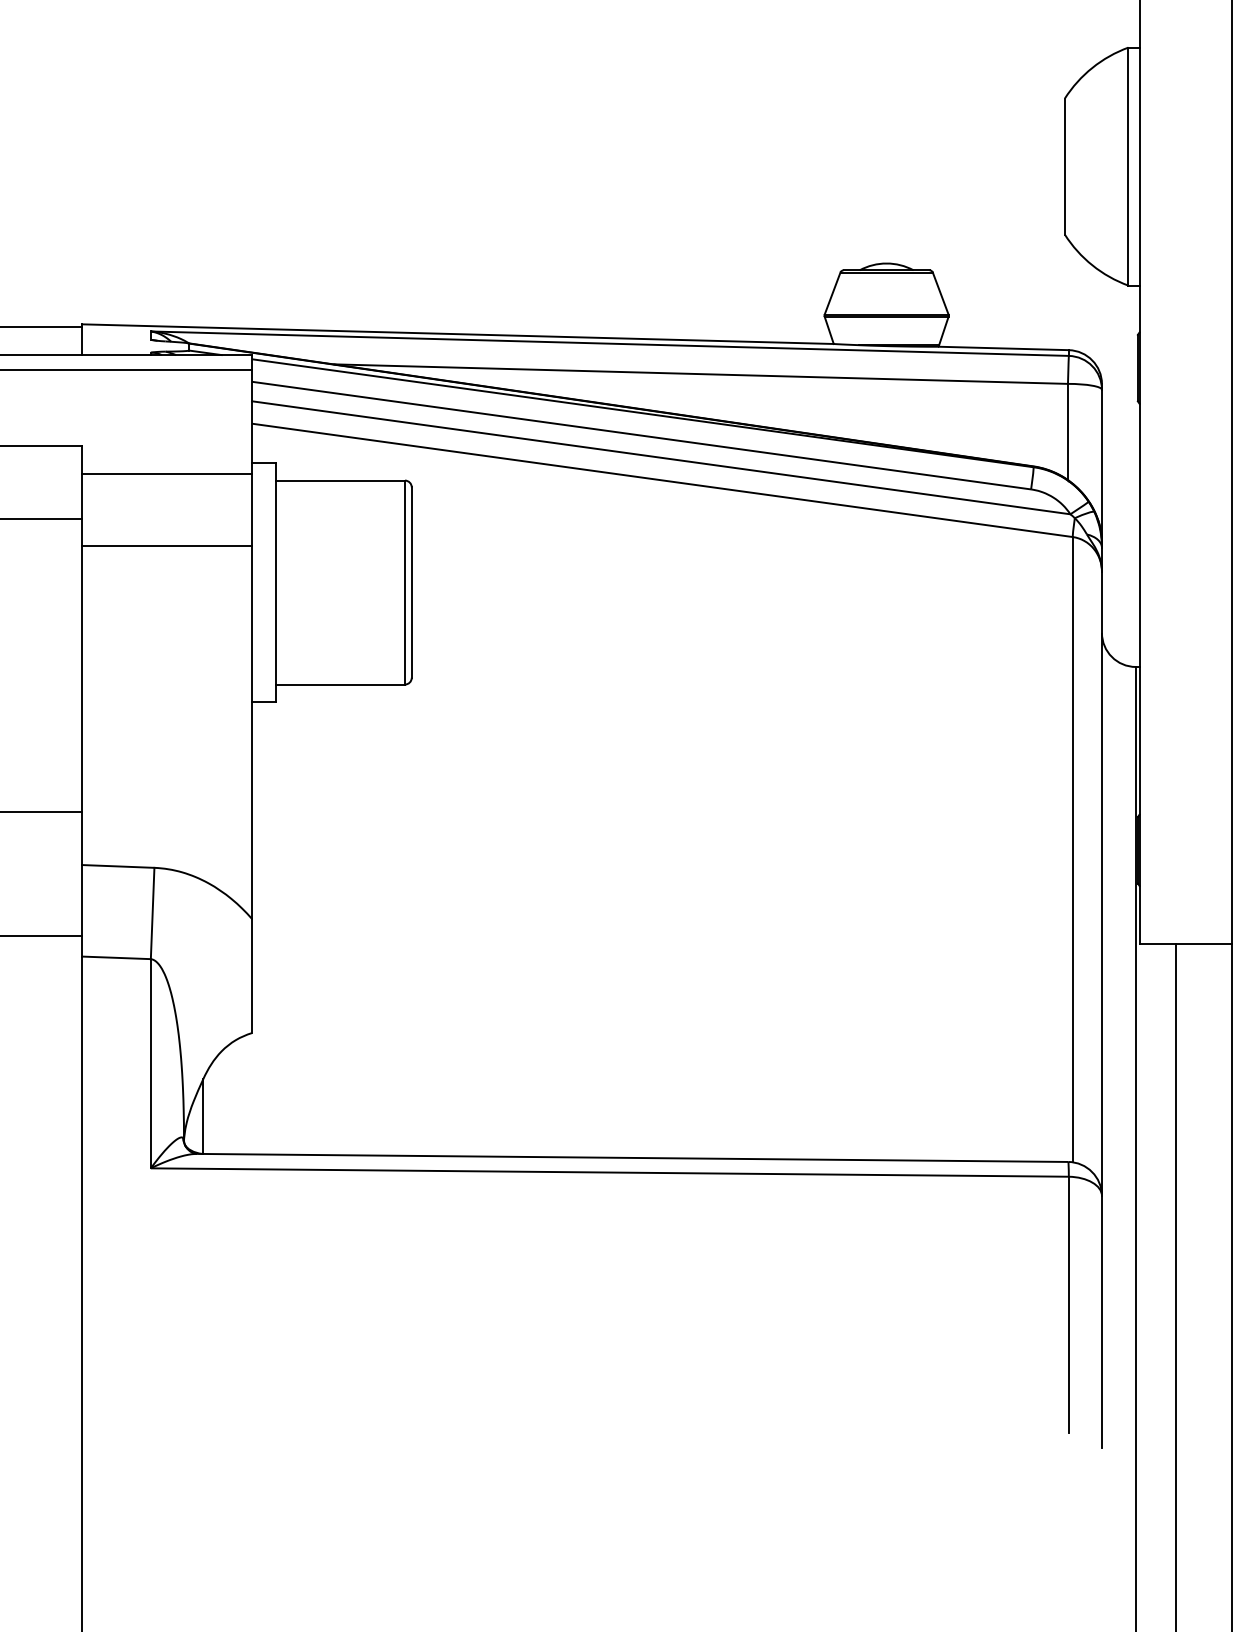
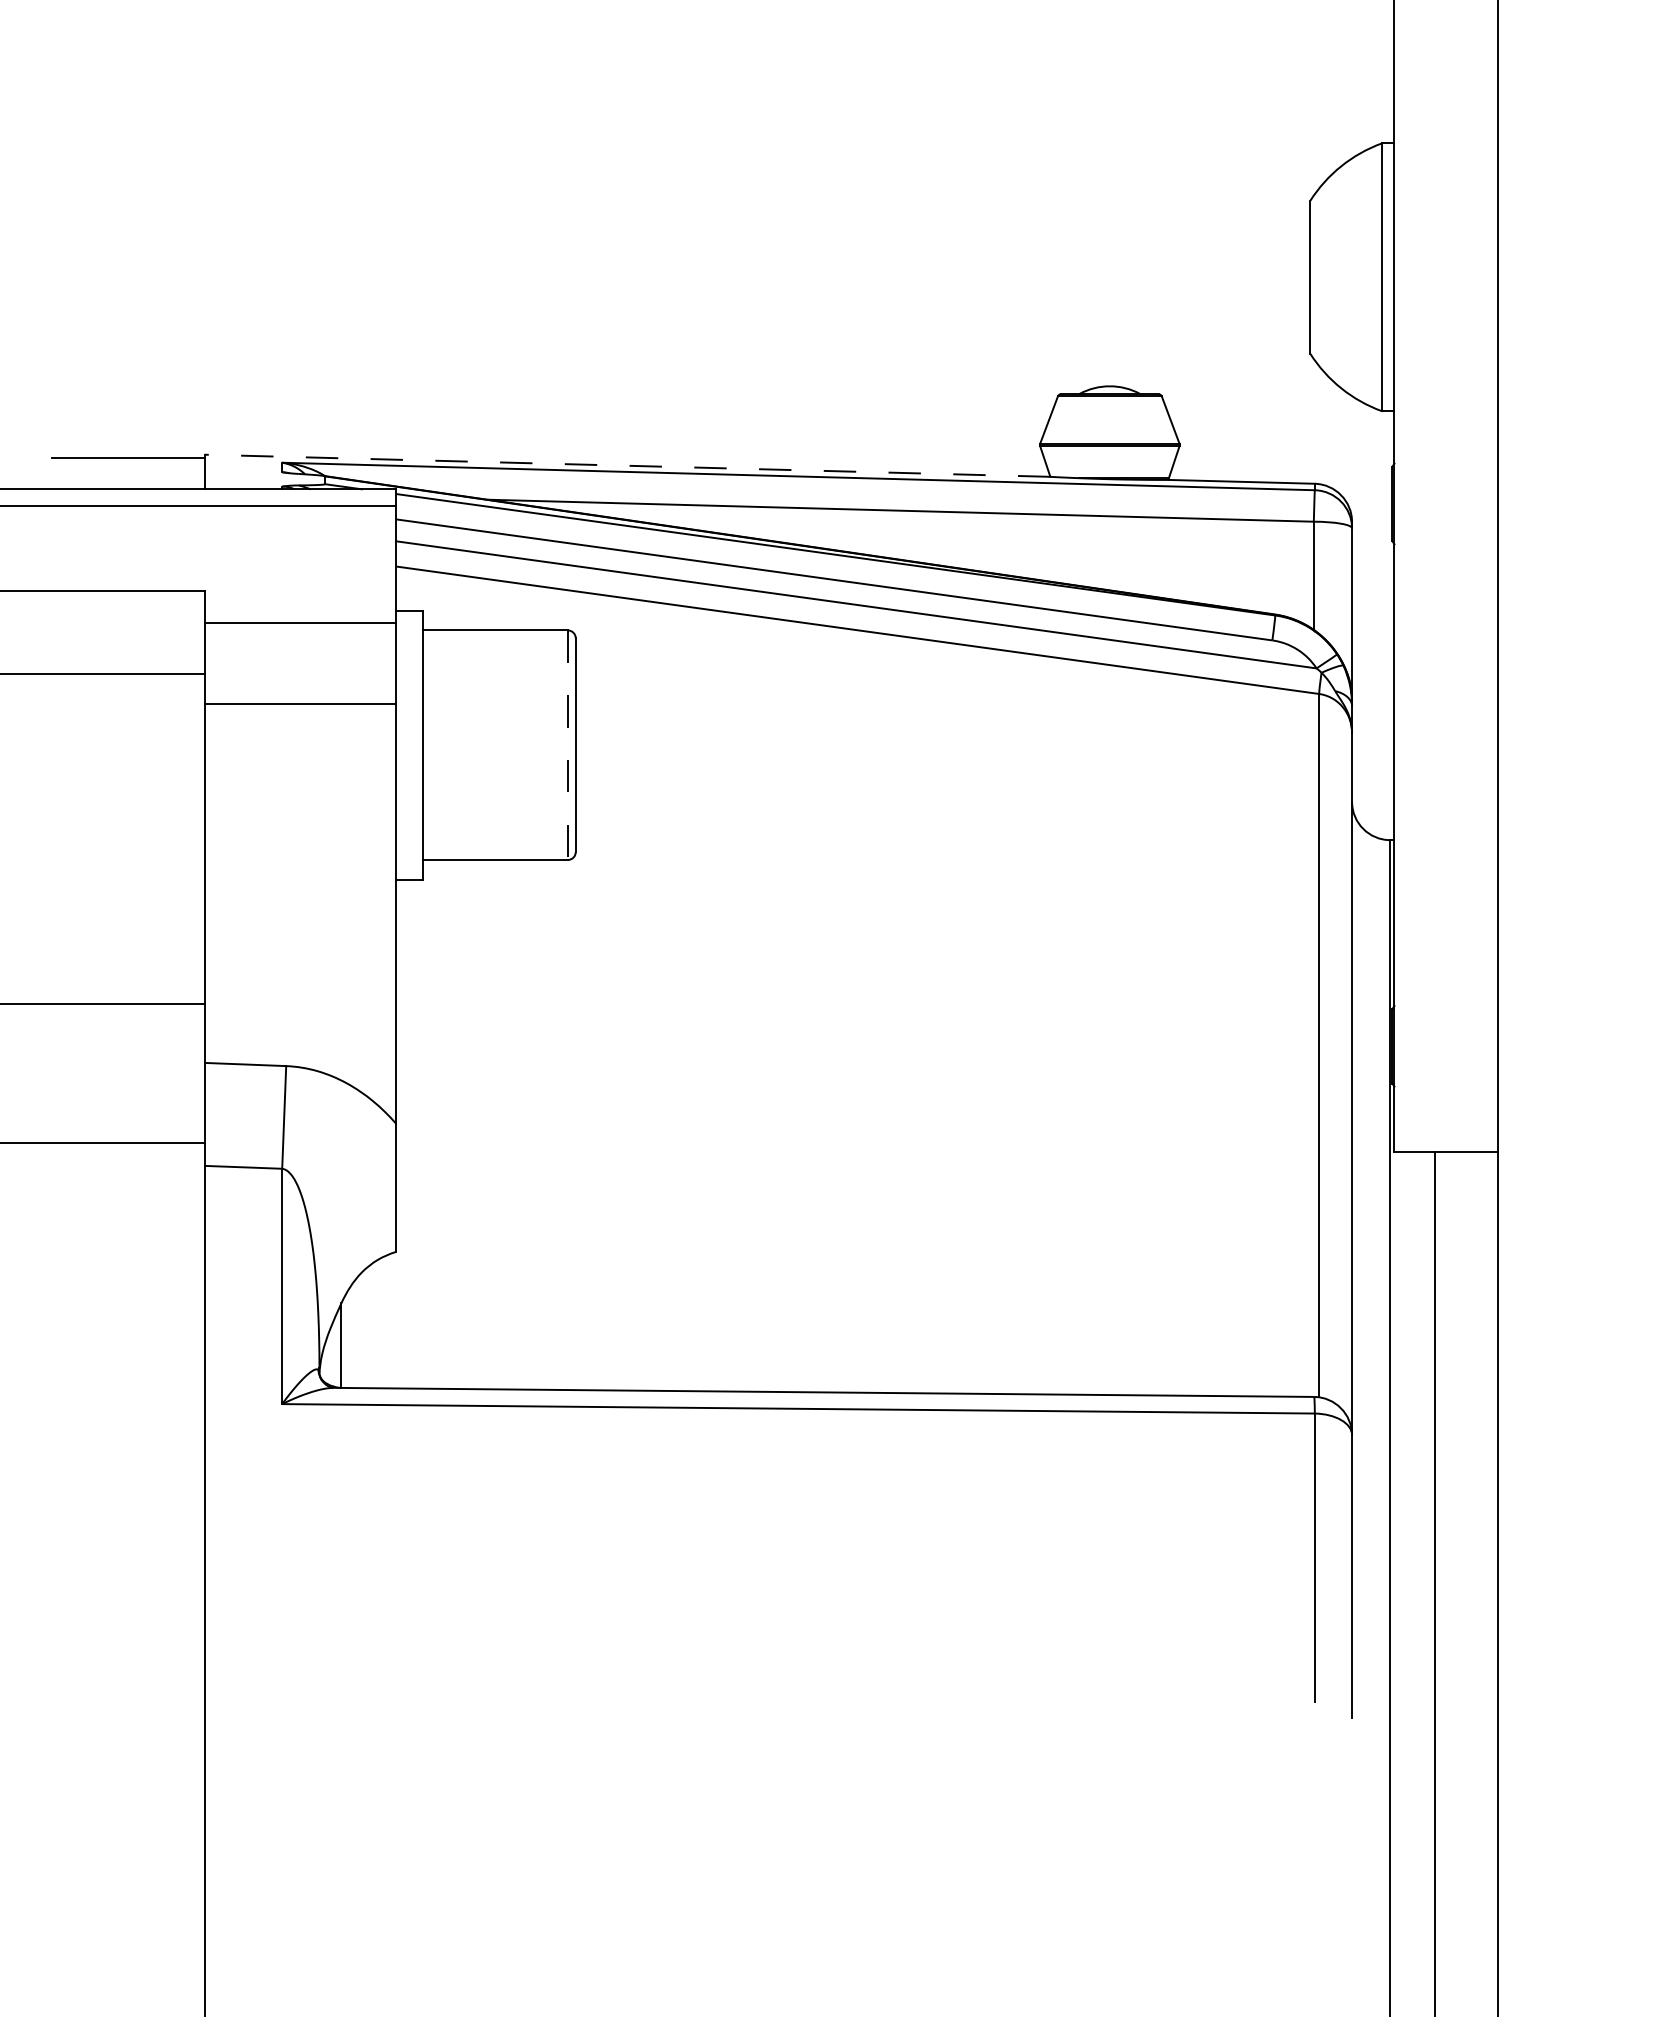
line: (457, 333) -> (627, 465), solid -> dashed
line: (405, 582) -> (568, 745), solid -> dashed

